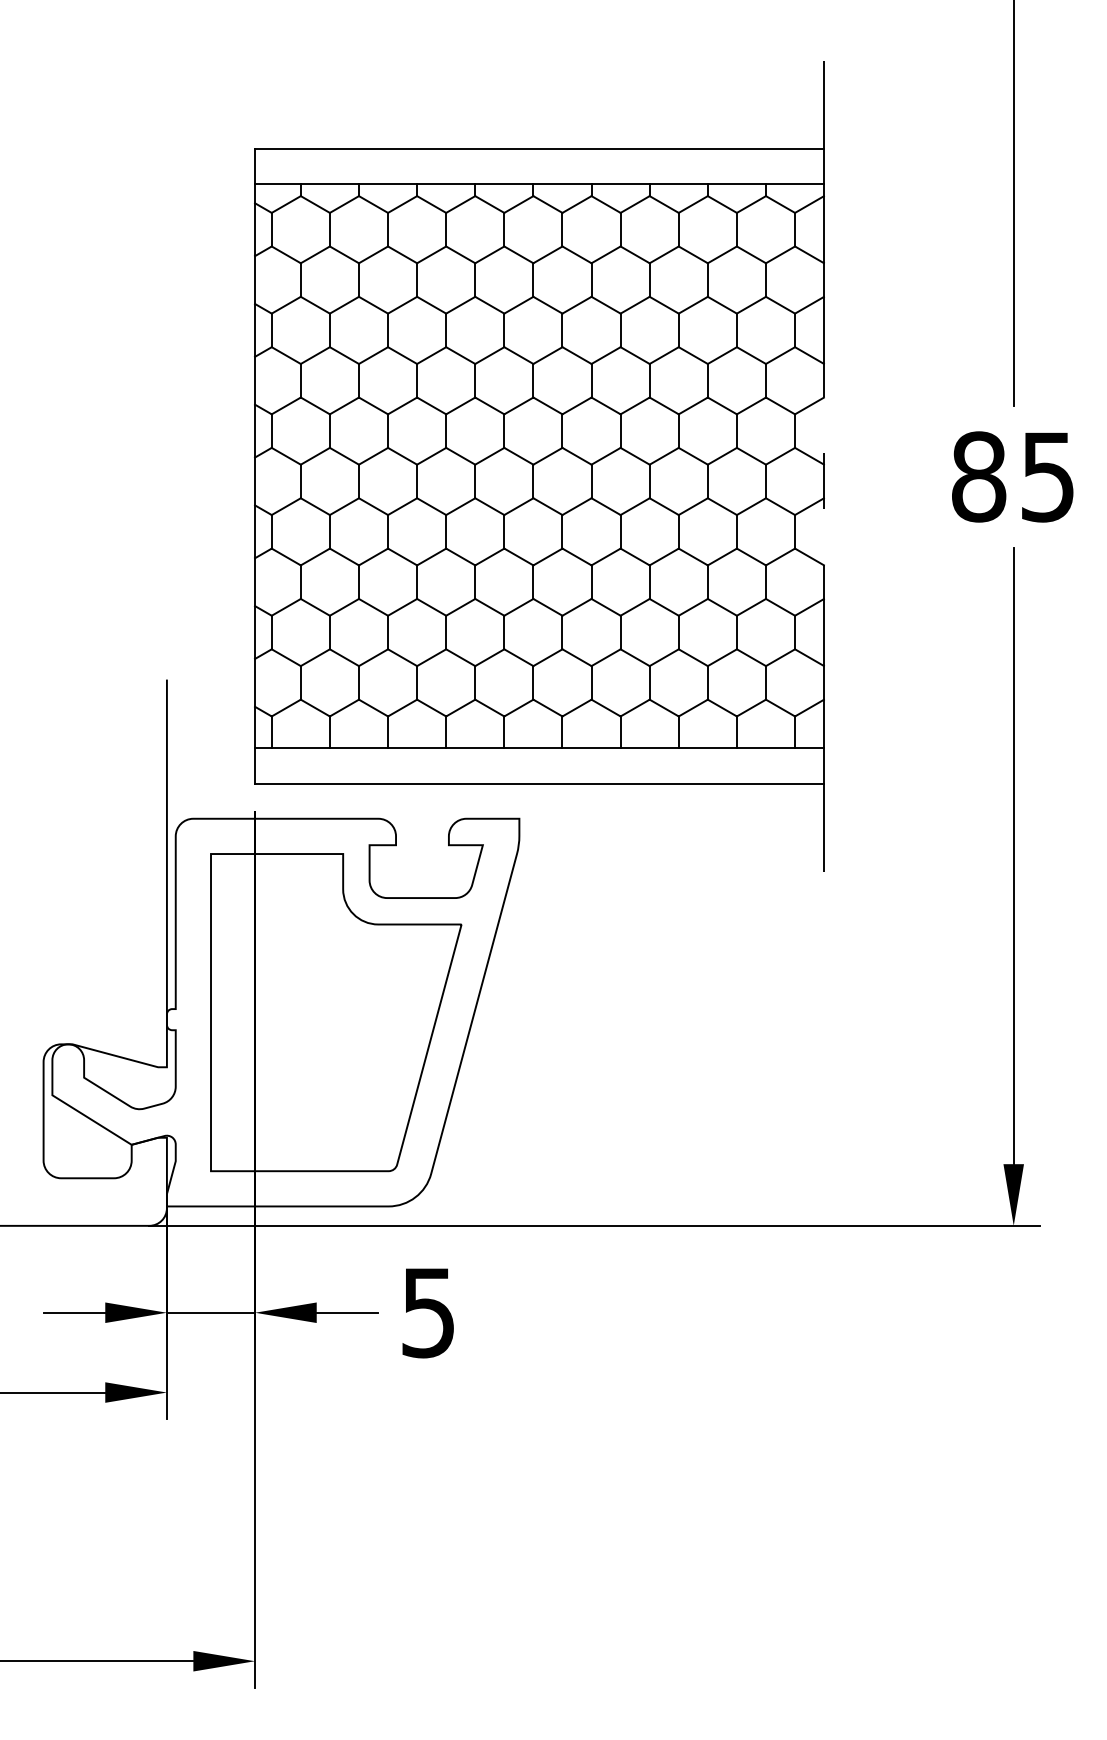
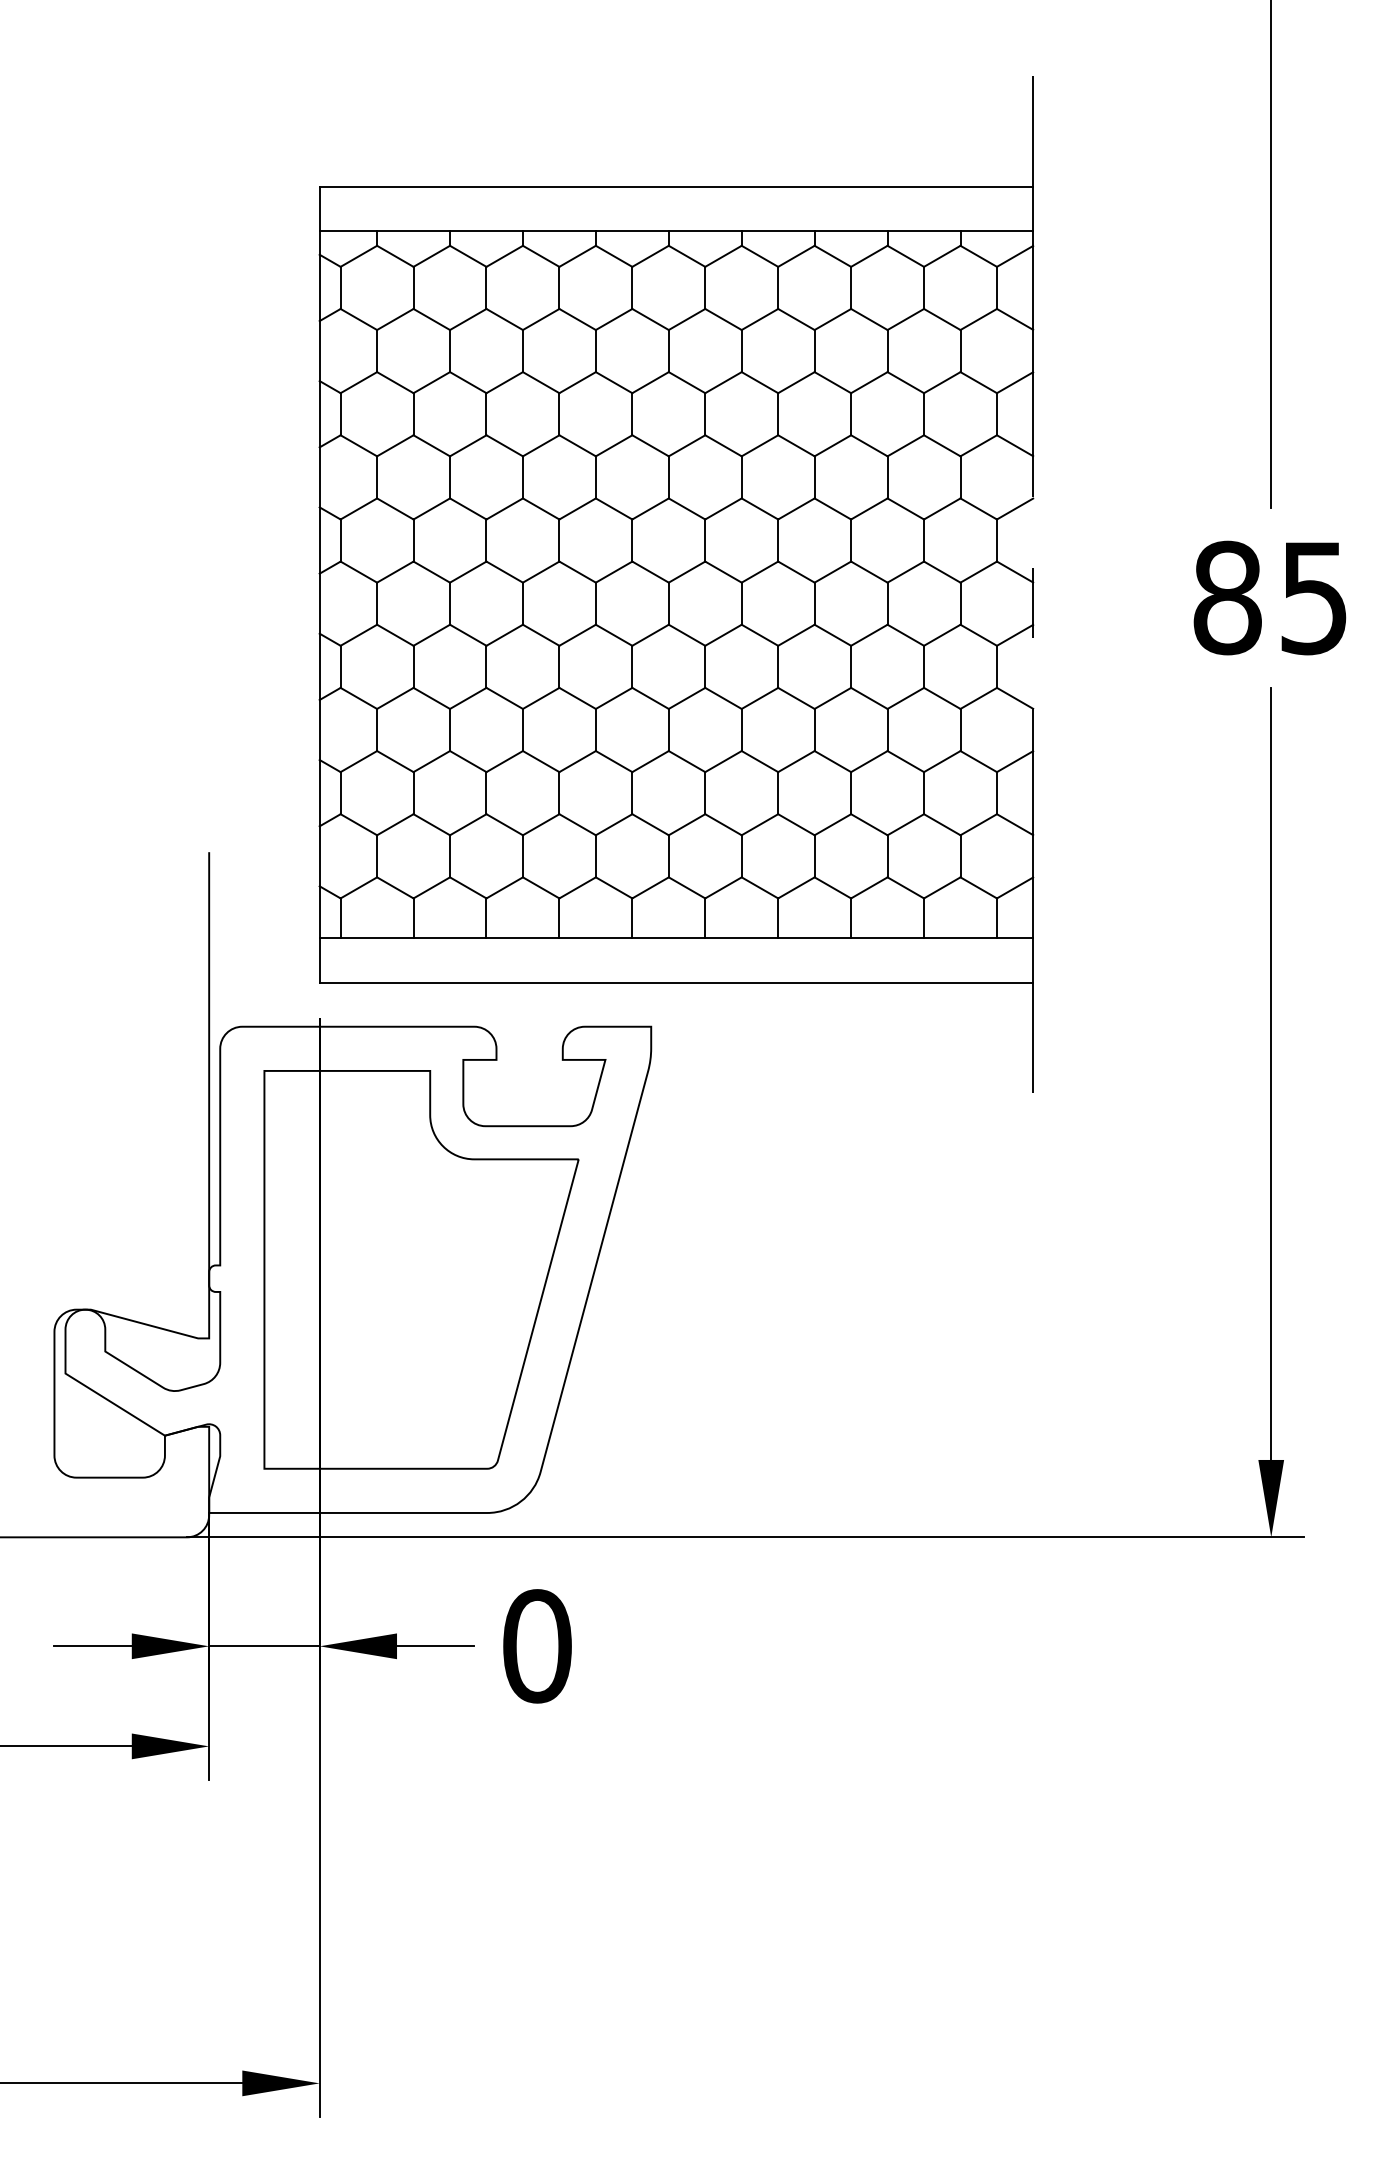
text: (428, 1312) -> (537, 1646), 5 -> 0

